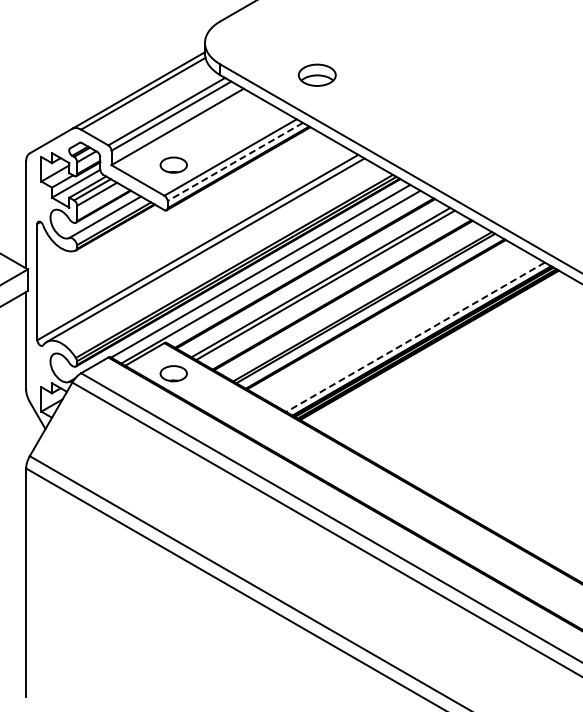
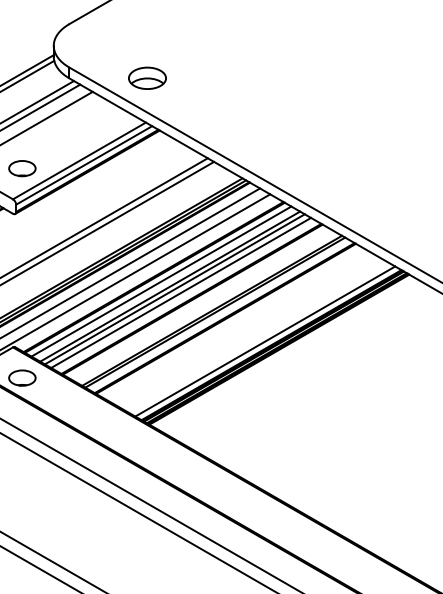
part: (317, 74) -> (147, 77), moved
line: (234, 162) -> (83, 165), dashed -> solid
line: (311, 277) -> (160, 281), added
line: (331, 288) -> (180, 292), added
line: (415, 337) -> (265, 341), dashed -> solid

